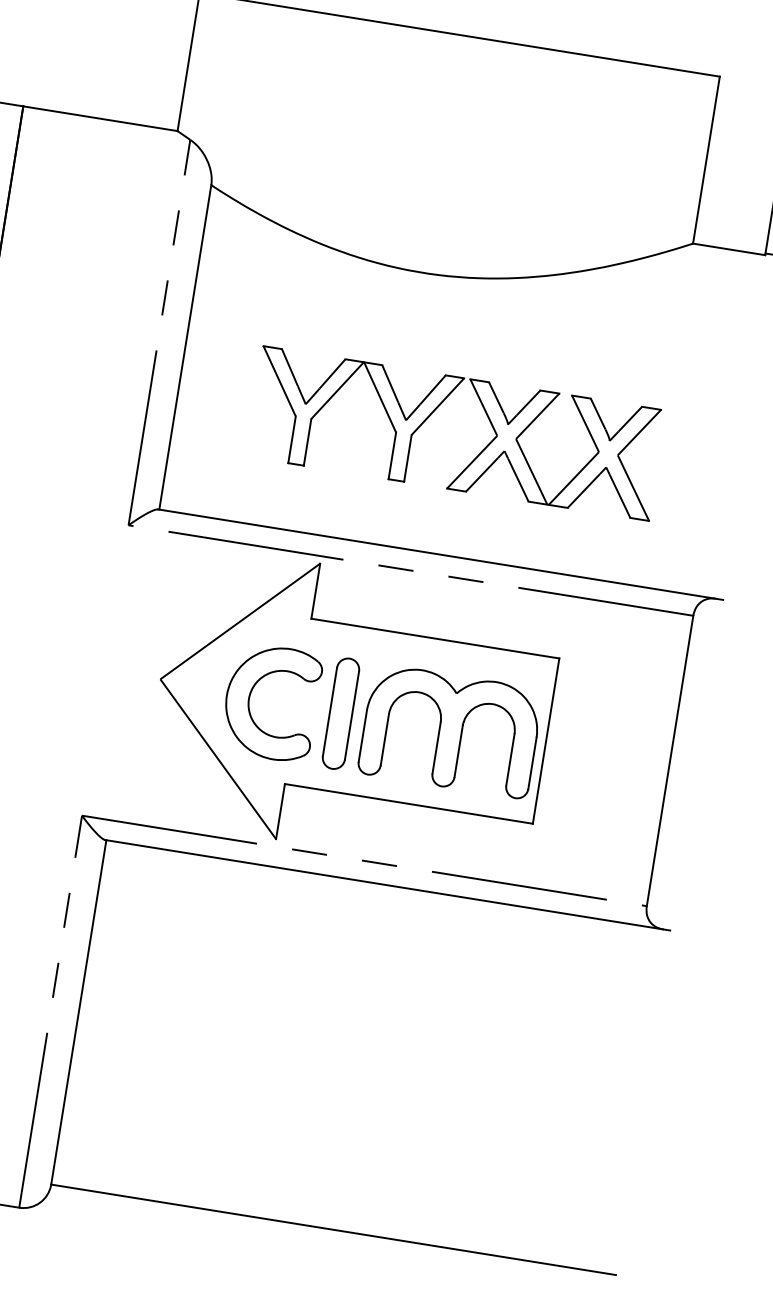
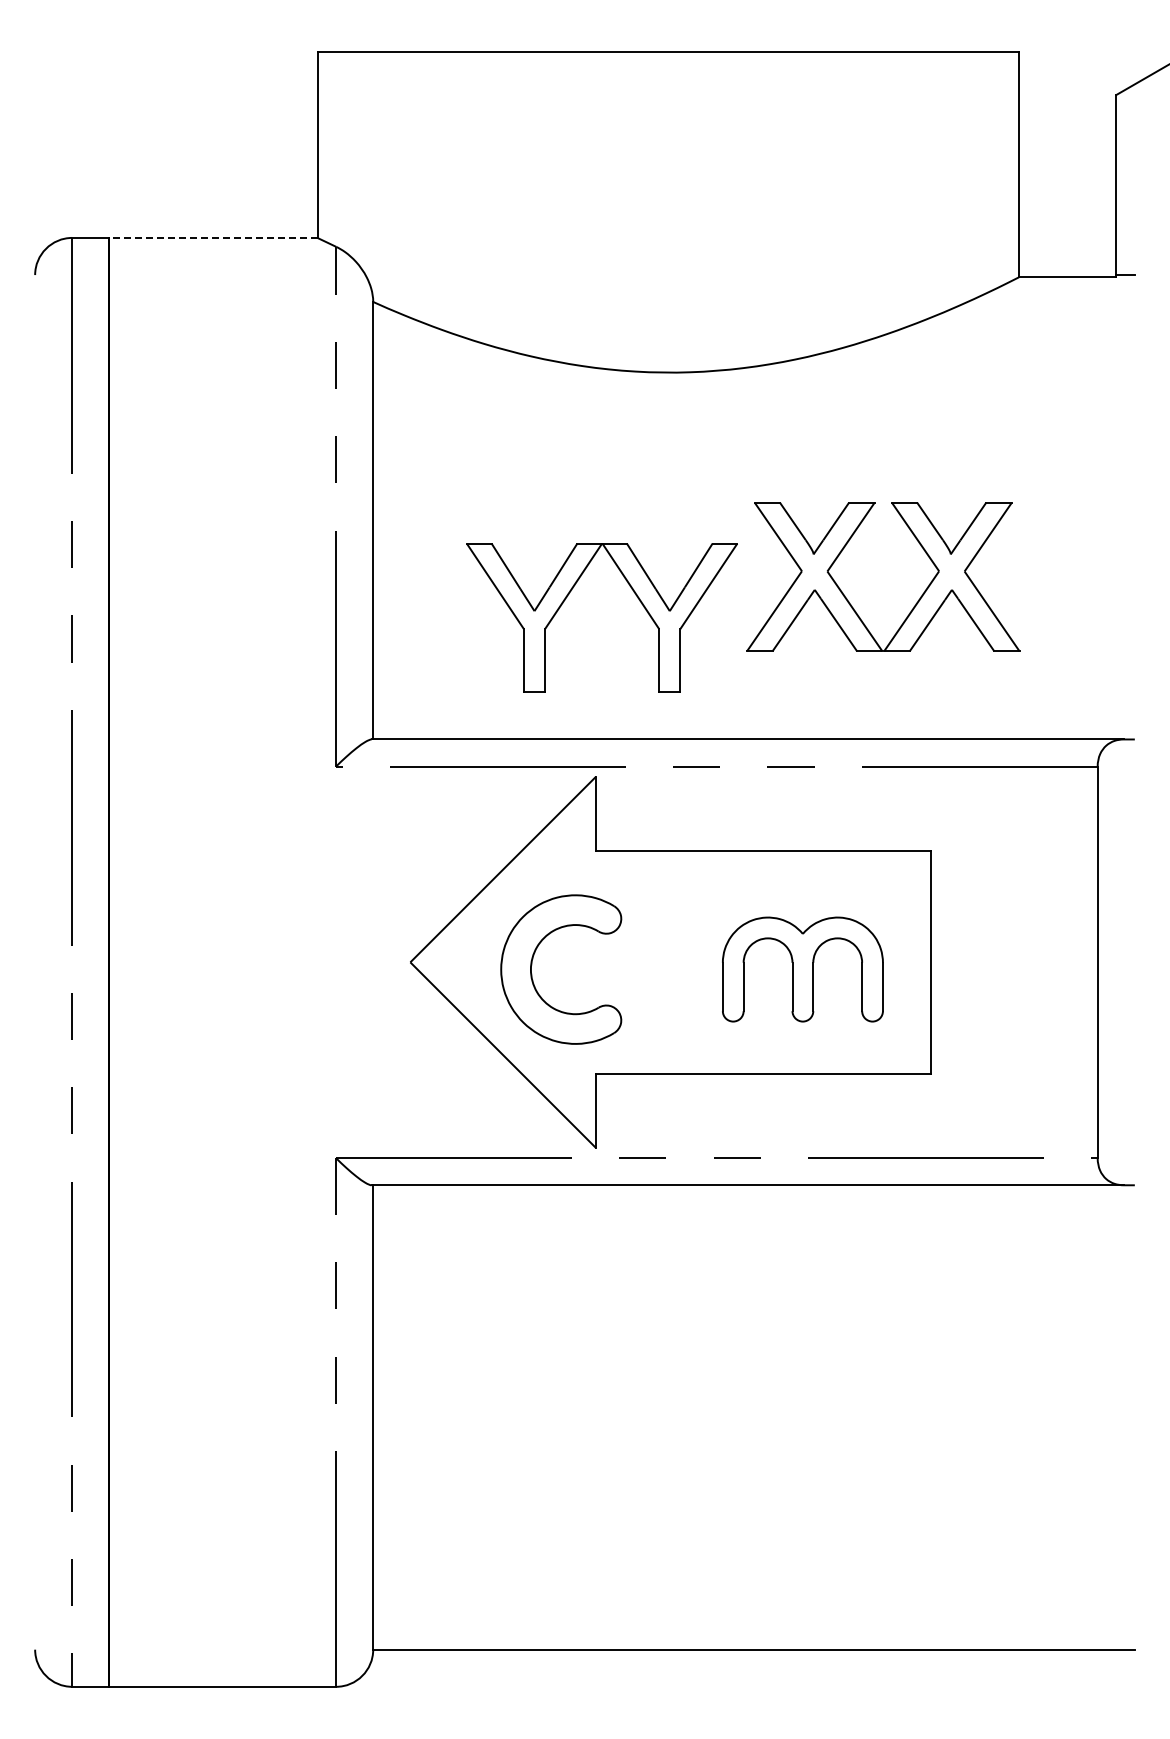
line: (100, 118) -> (213, 237), solid -> dashed
part: (333, 396) -> (569, 594), moved
part: (340, 713) -> (654, 969), removed
part: (450, 731) -> (802, 969), size x0.7

